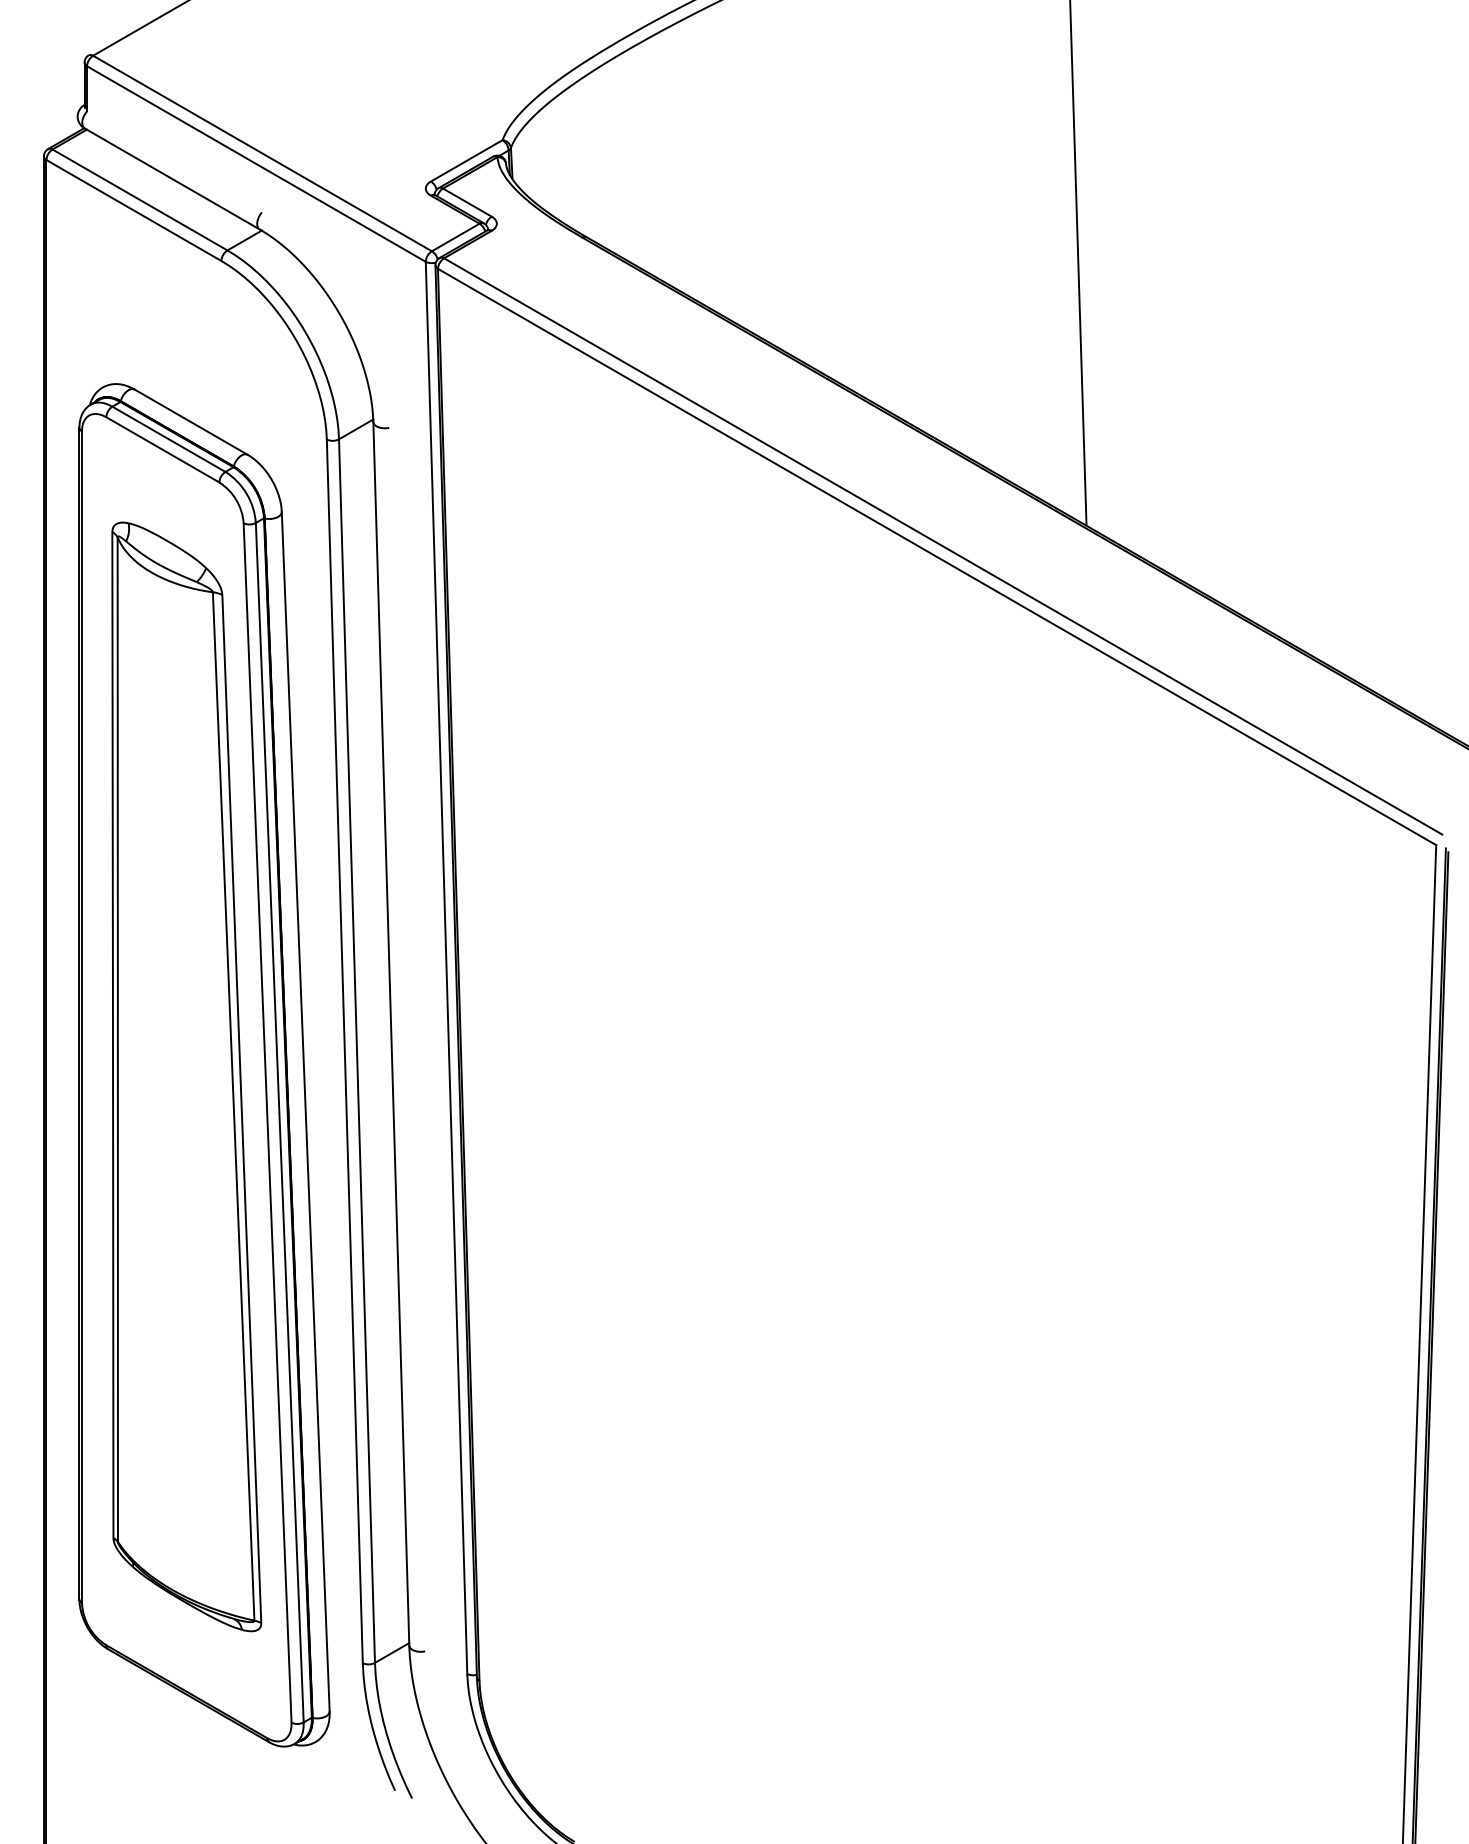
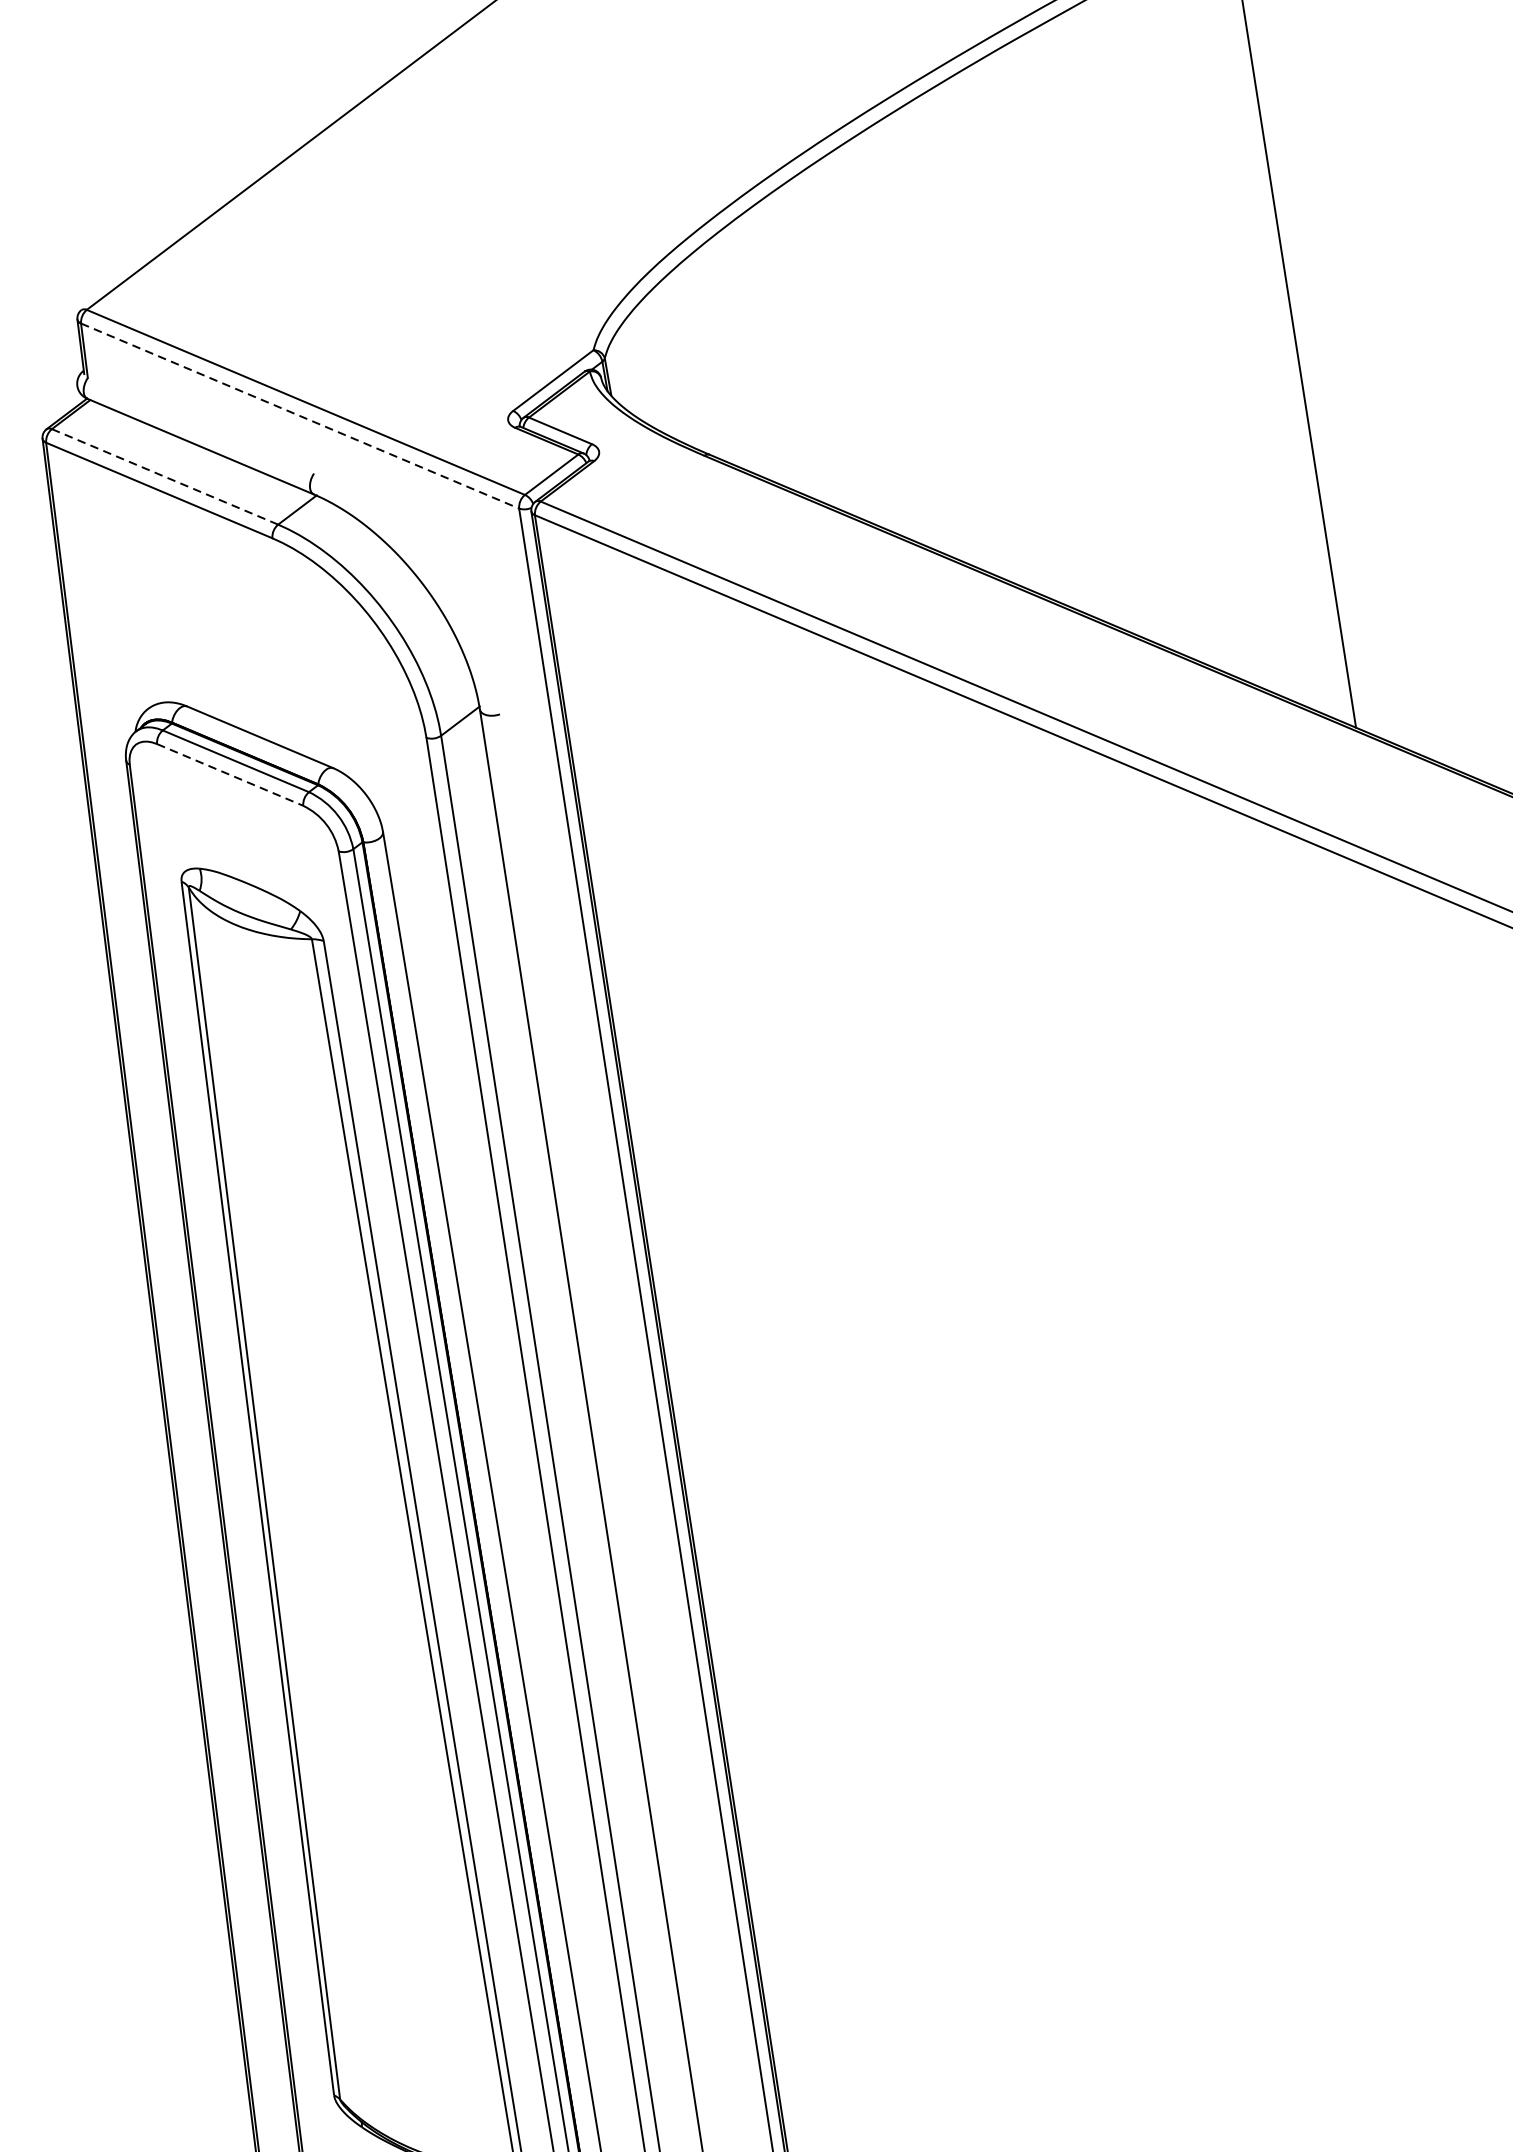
line: (256, 164) -> (300, 416), solid -> dashed
line: (140, 200) -> (165, 477), solid -> dashed
line: (163, 450) -> (231, 775), solid -> dashed

